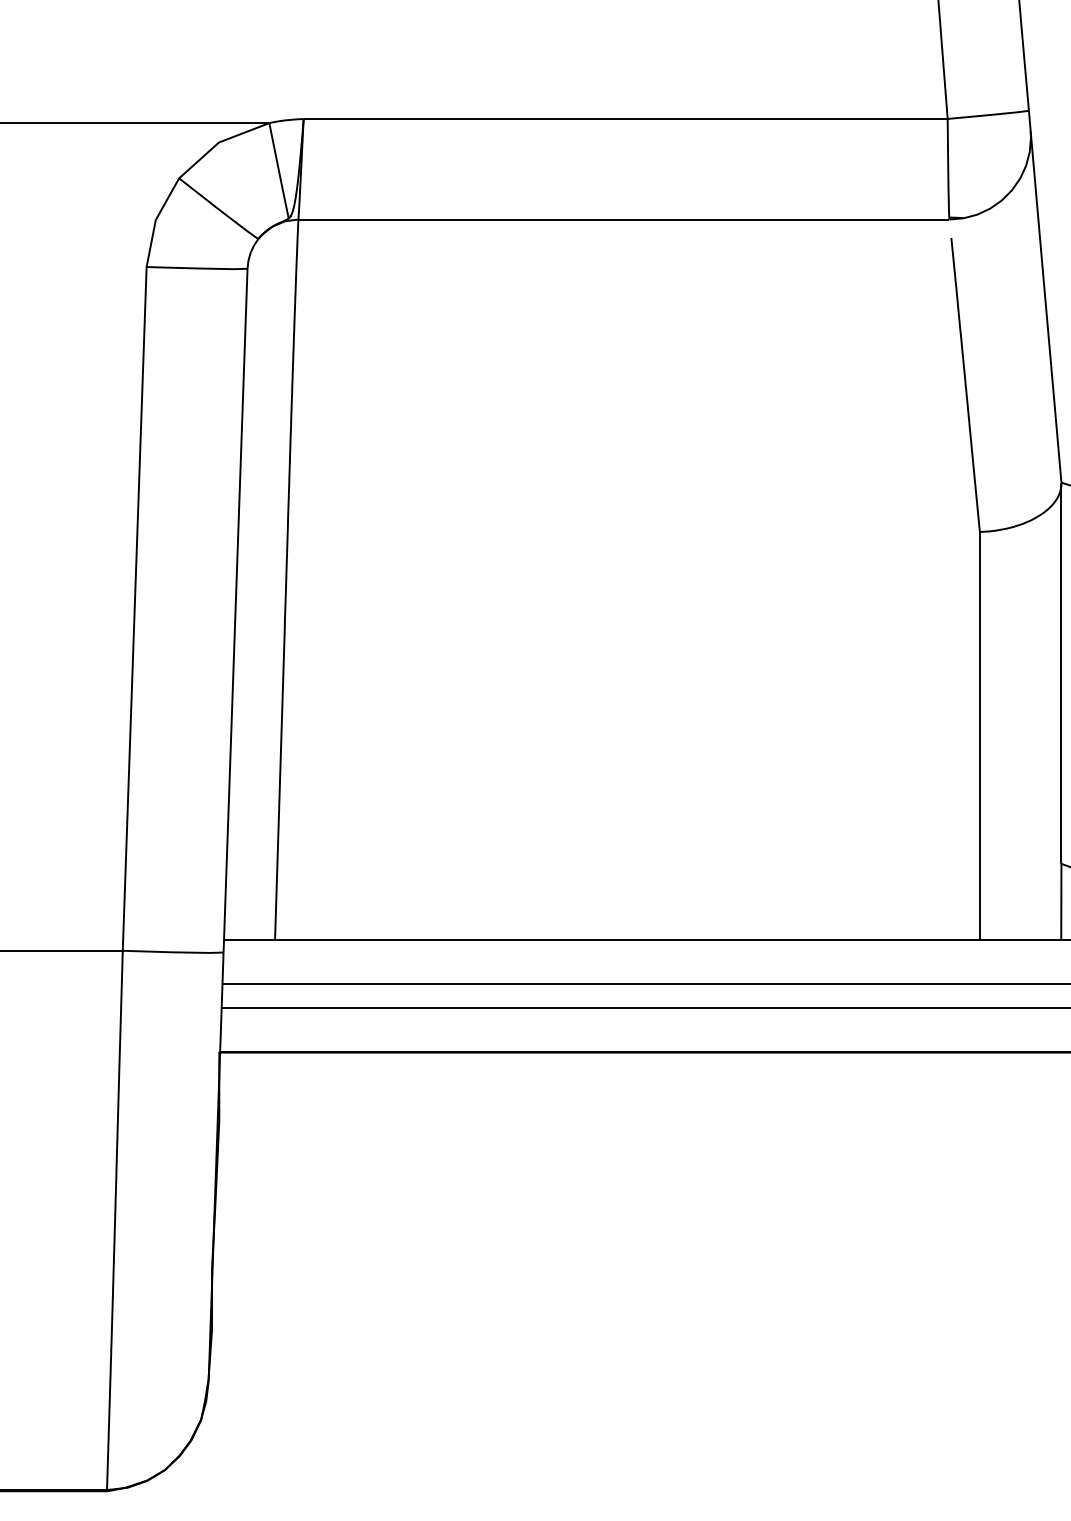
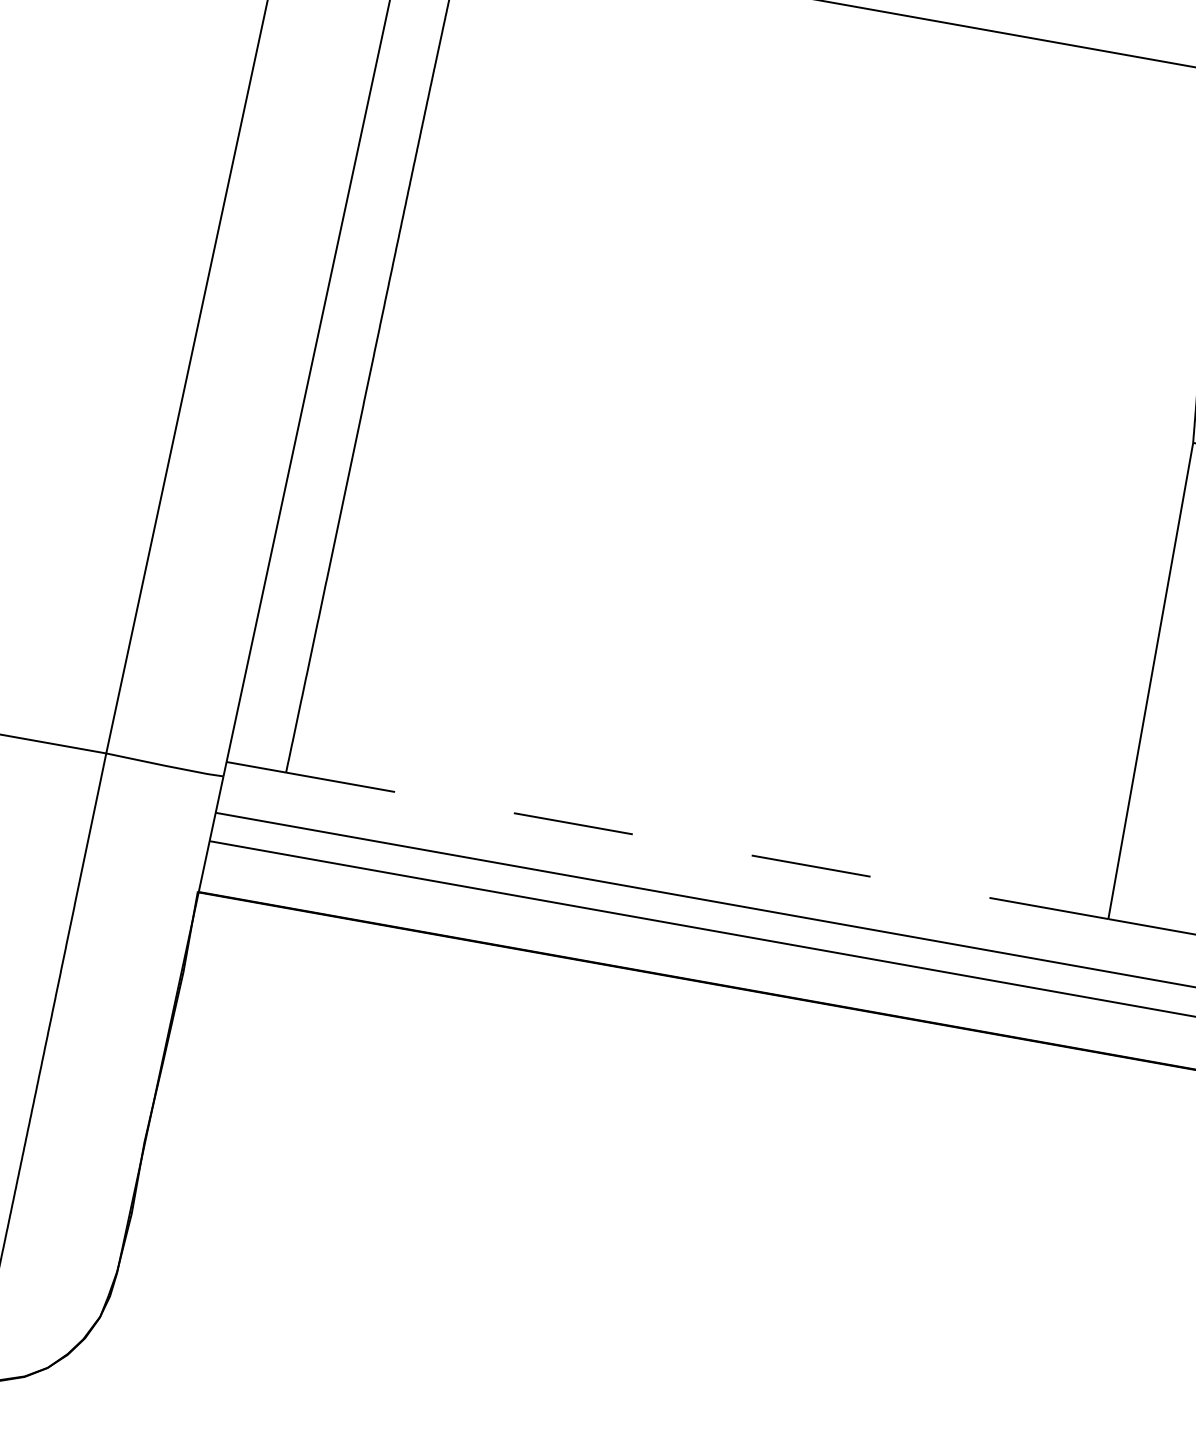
line: (626, 940) -> (696, 846), solid -> dashed

